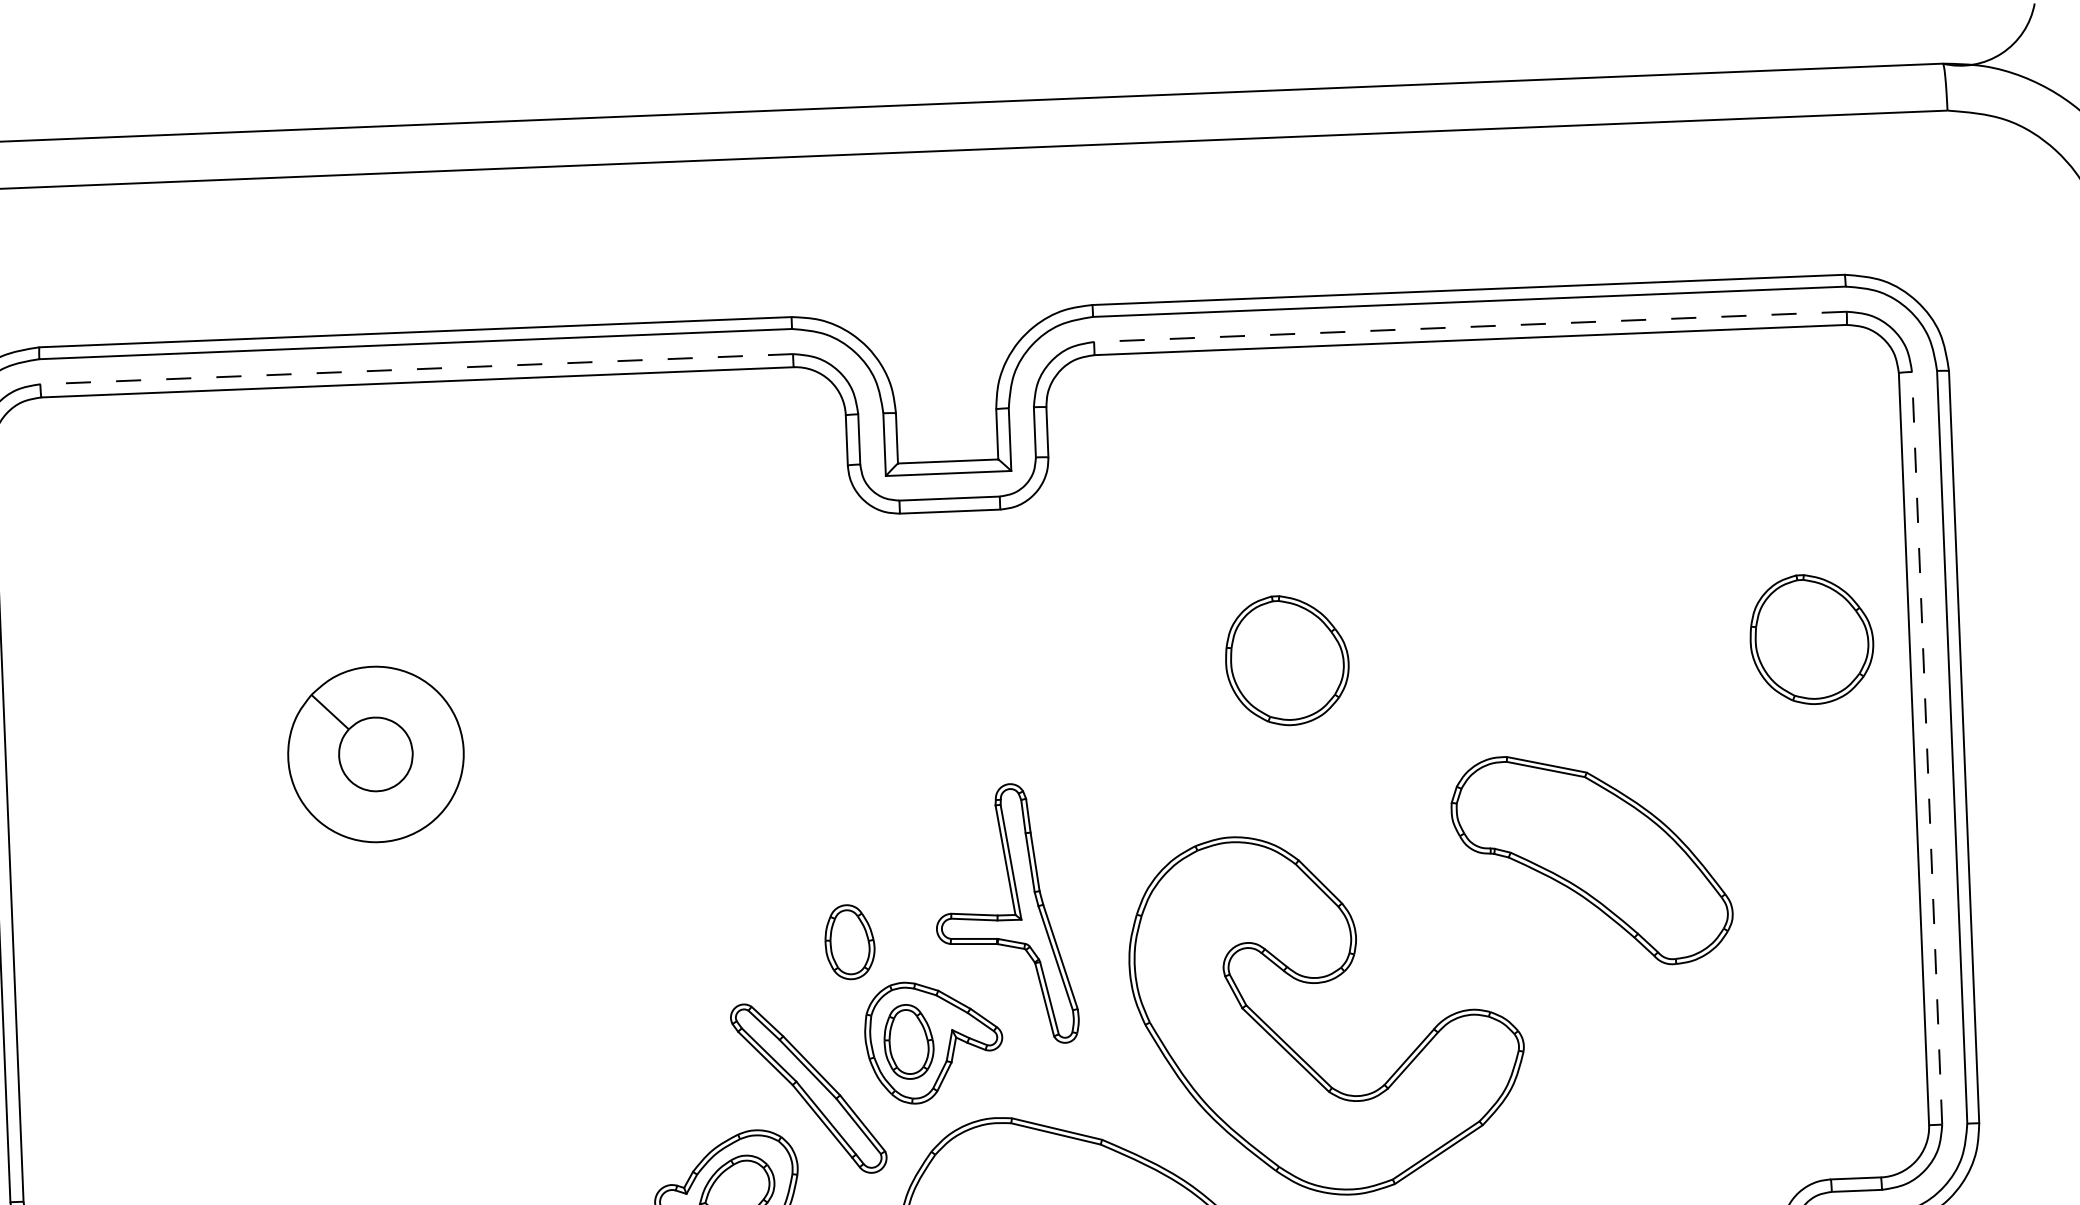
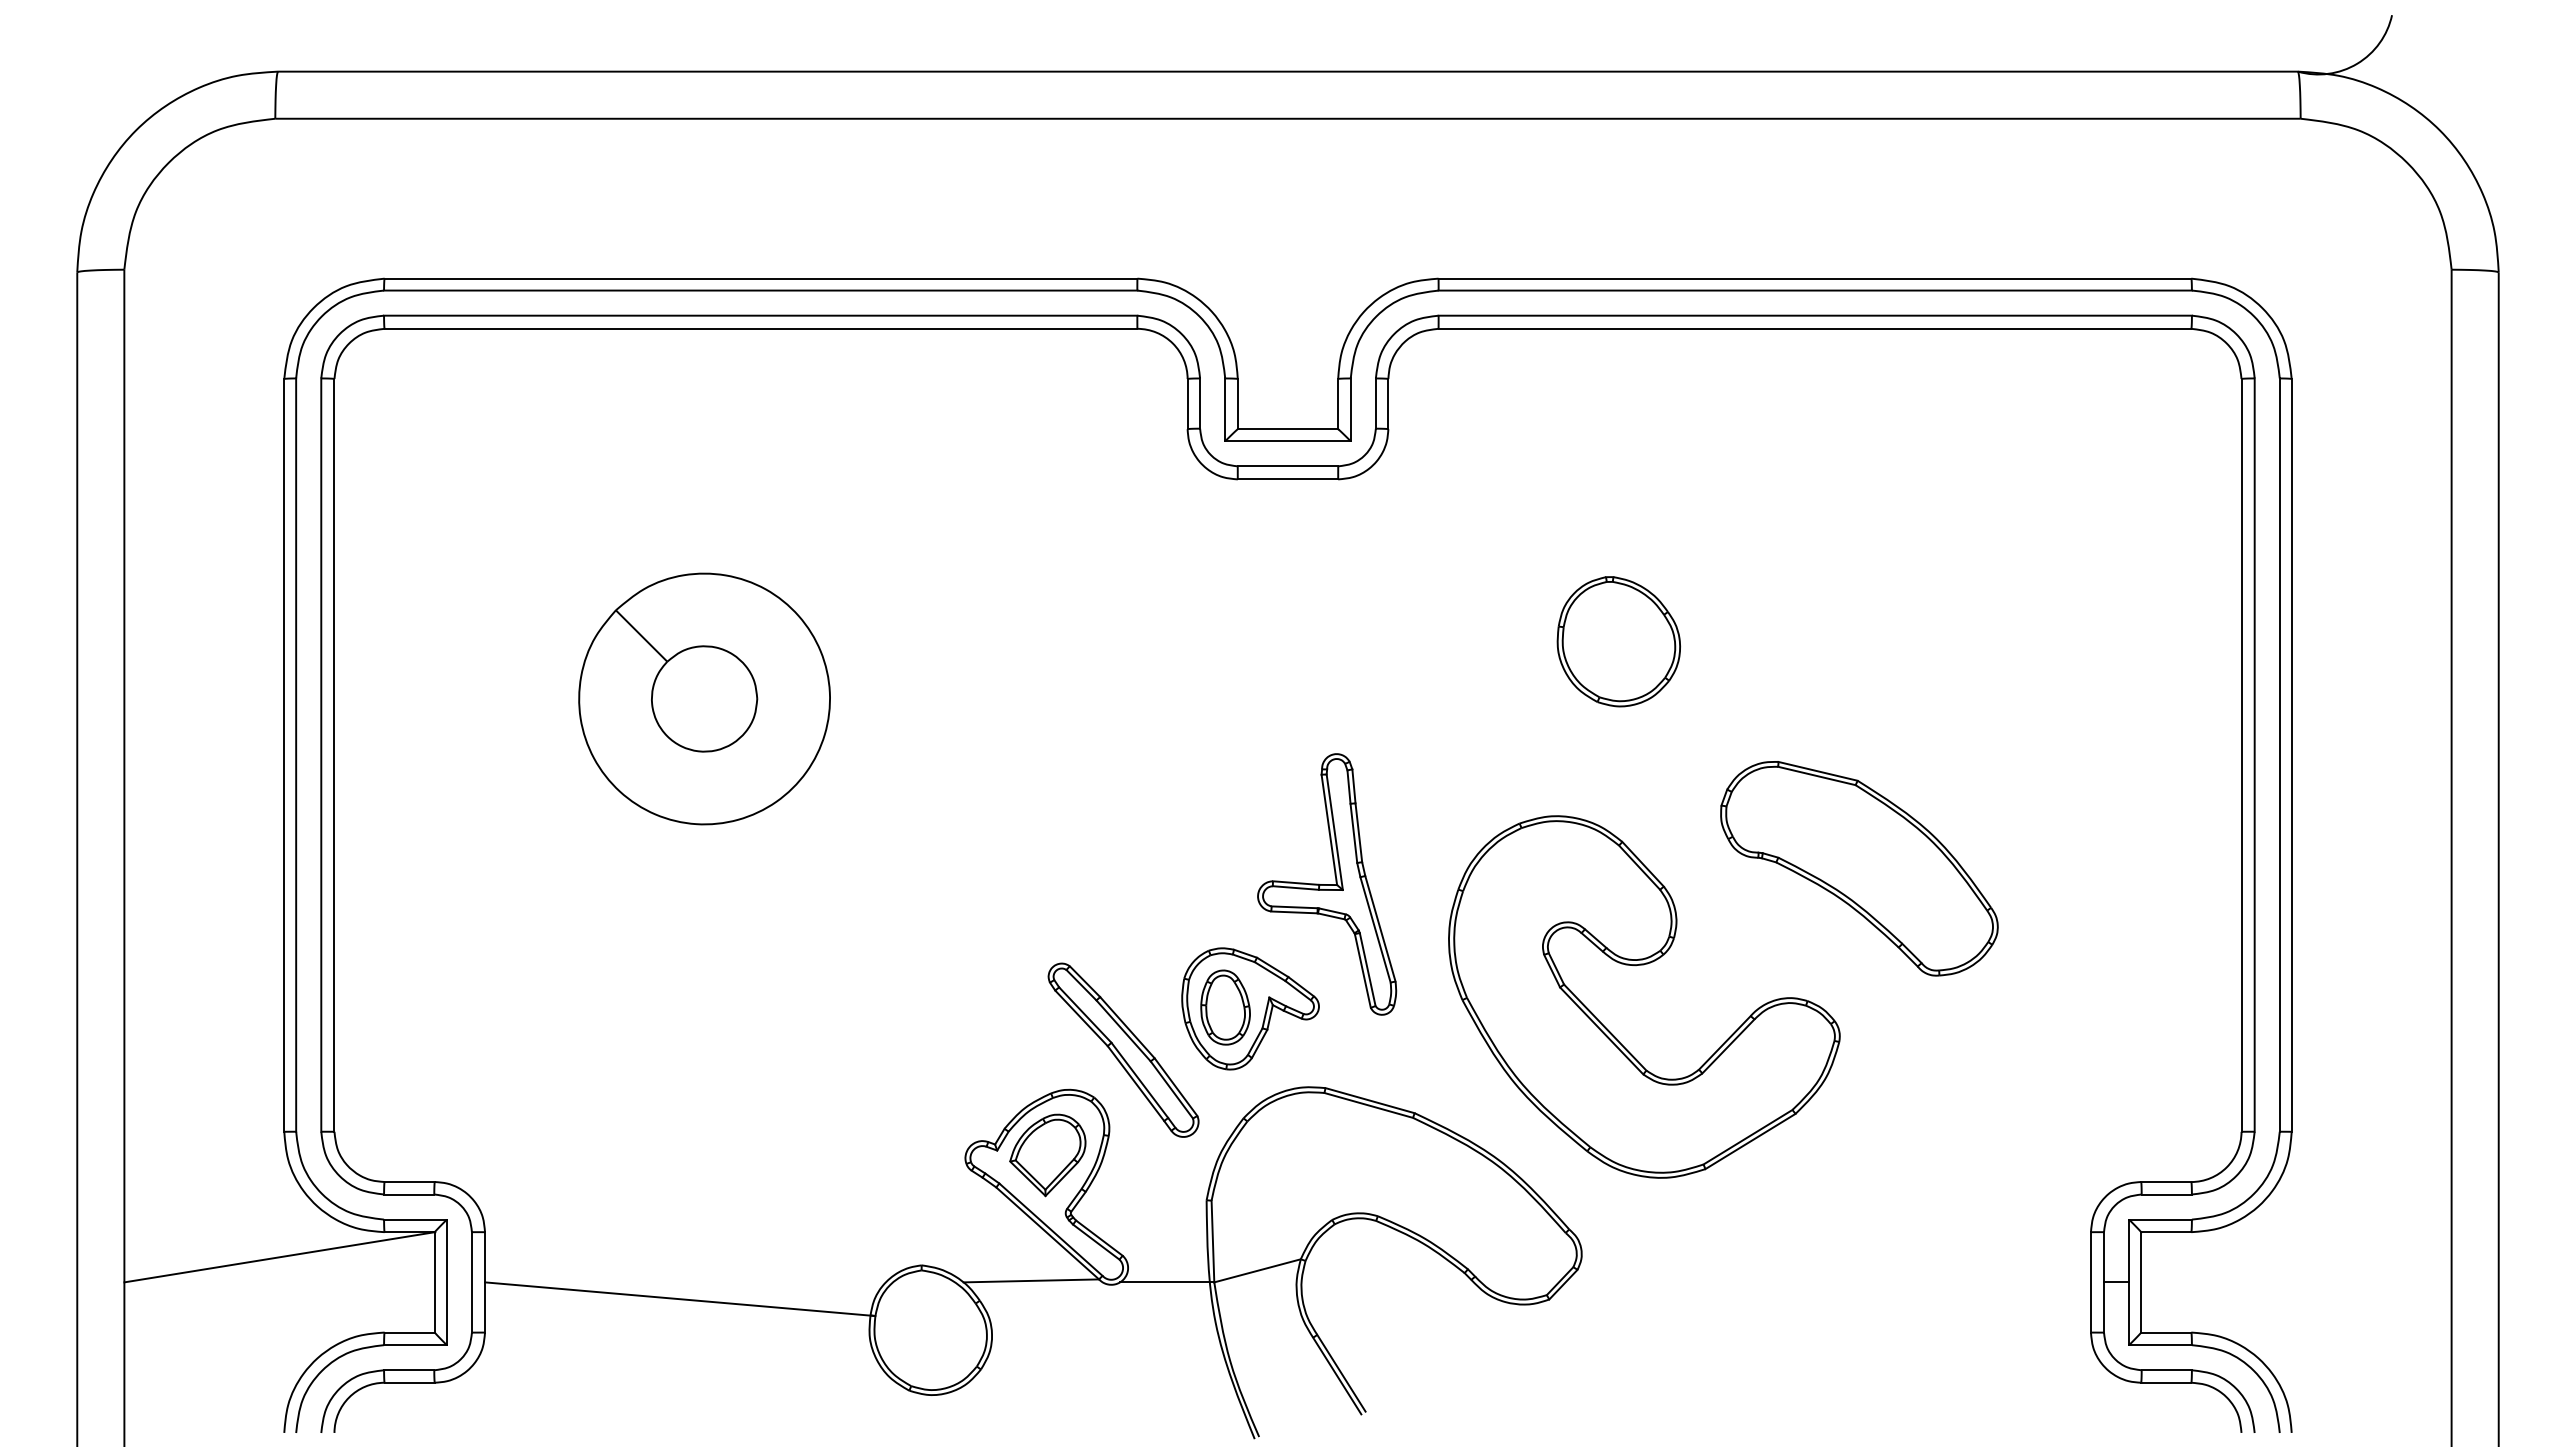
line: (1470, 326) -> (1815, 315), dashed -> solid
line: (416, 369) -> (760, 315), dashed -> solid
part: (1811, 639) -> (2143, 641), removed
line: (1926, 748) -> (2254, 755), dashed -> solid
part: (375, 753) -> (704, 698), size x1.43
part: (1592, 860) -> (1859, 868), moved
part: (849, 942) -> (1170, 905), removed

